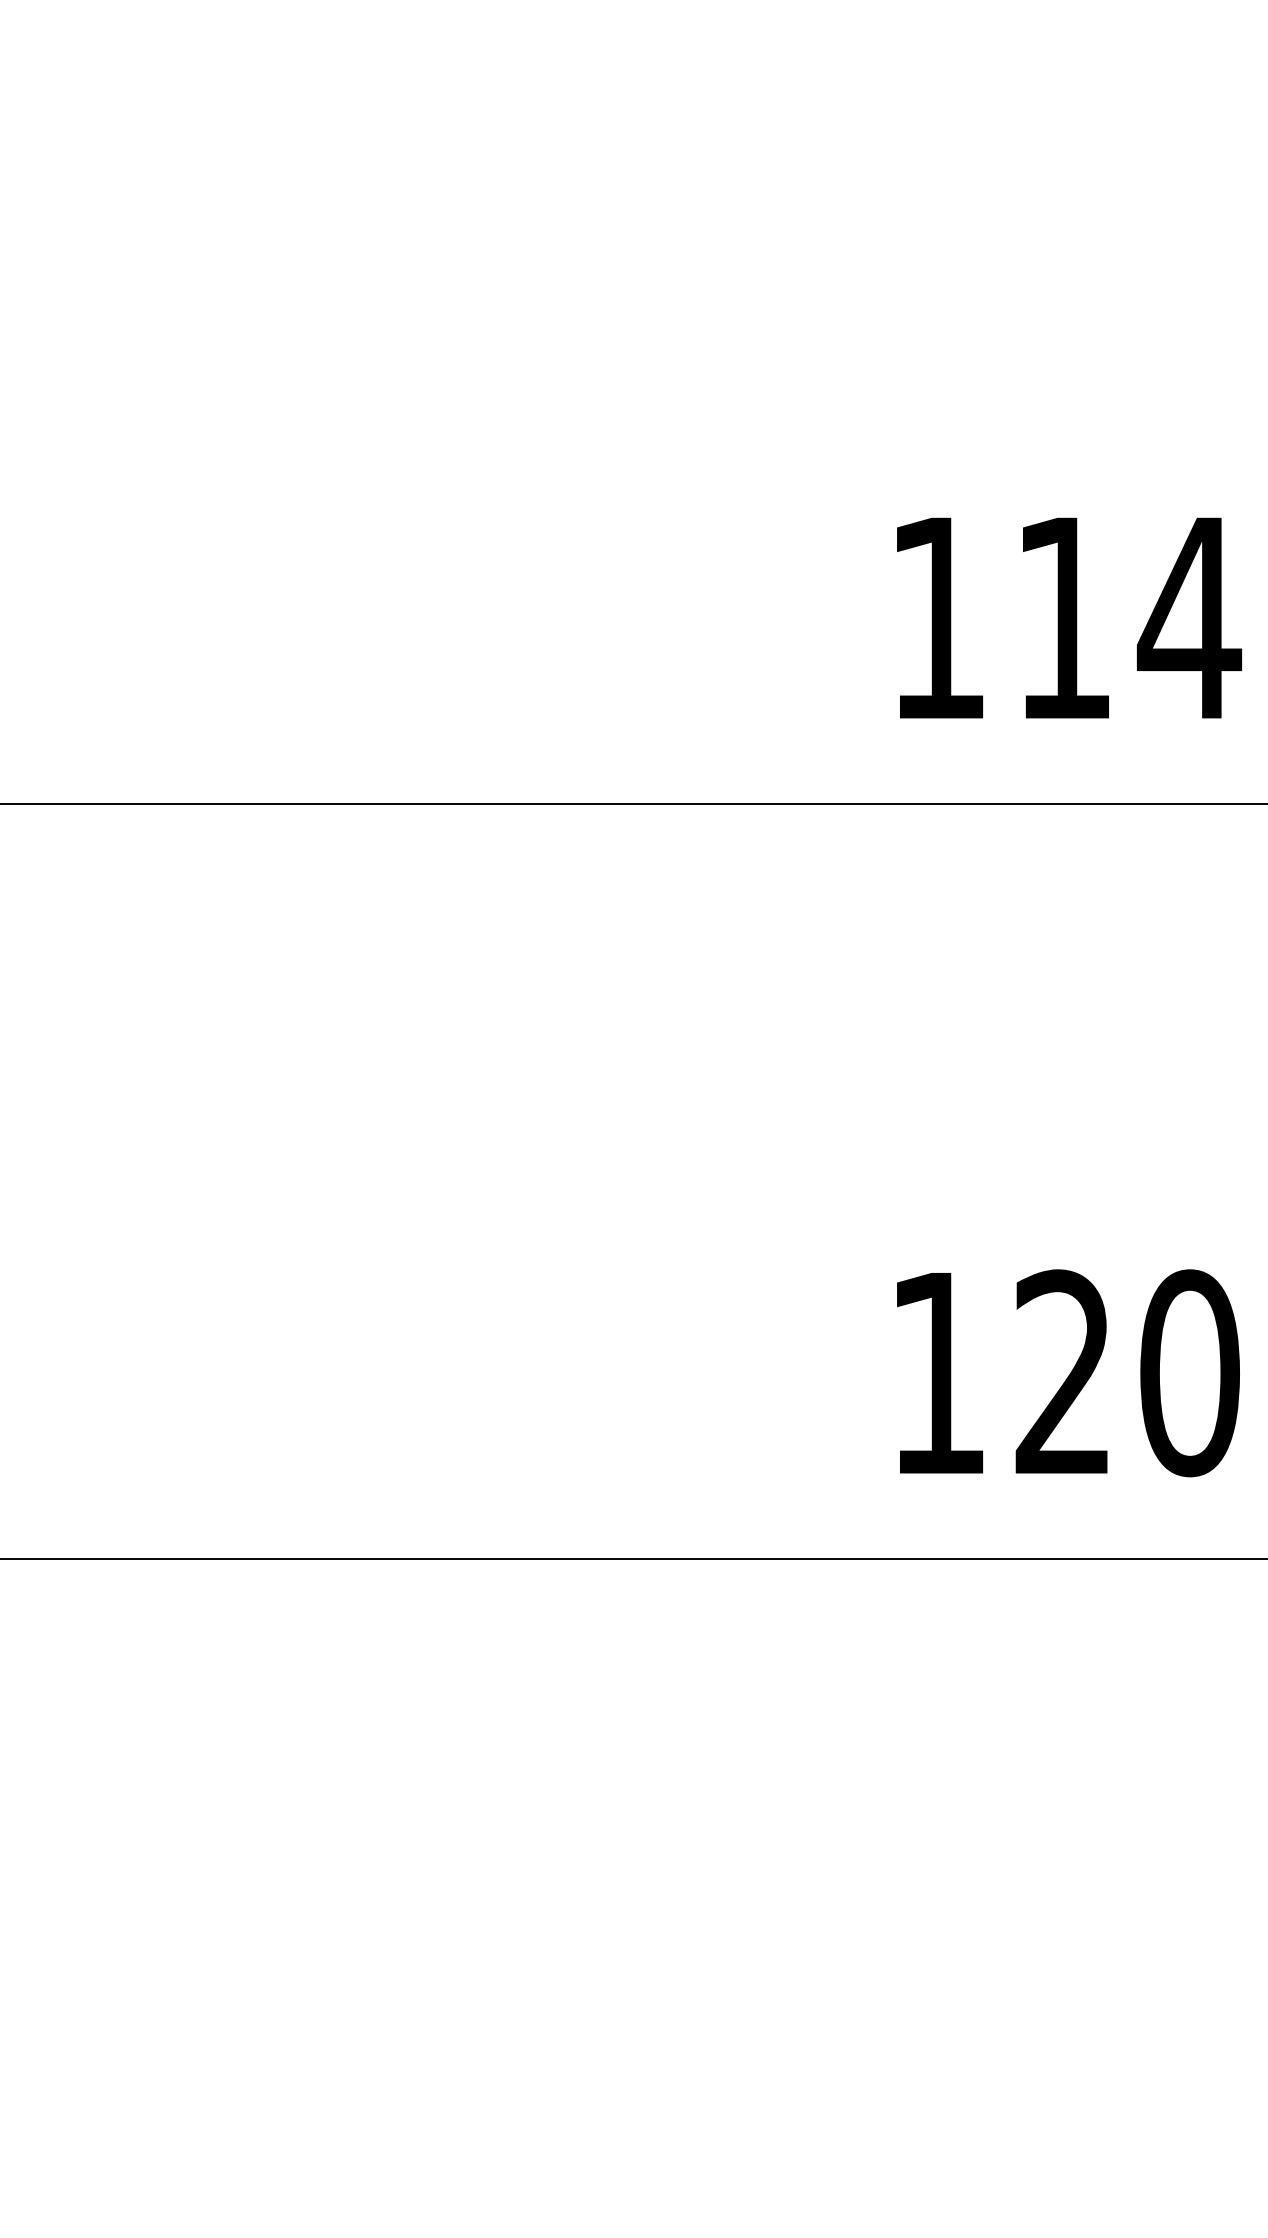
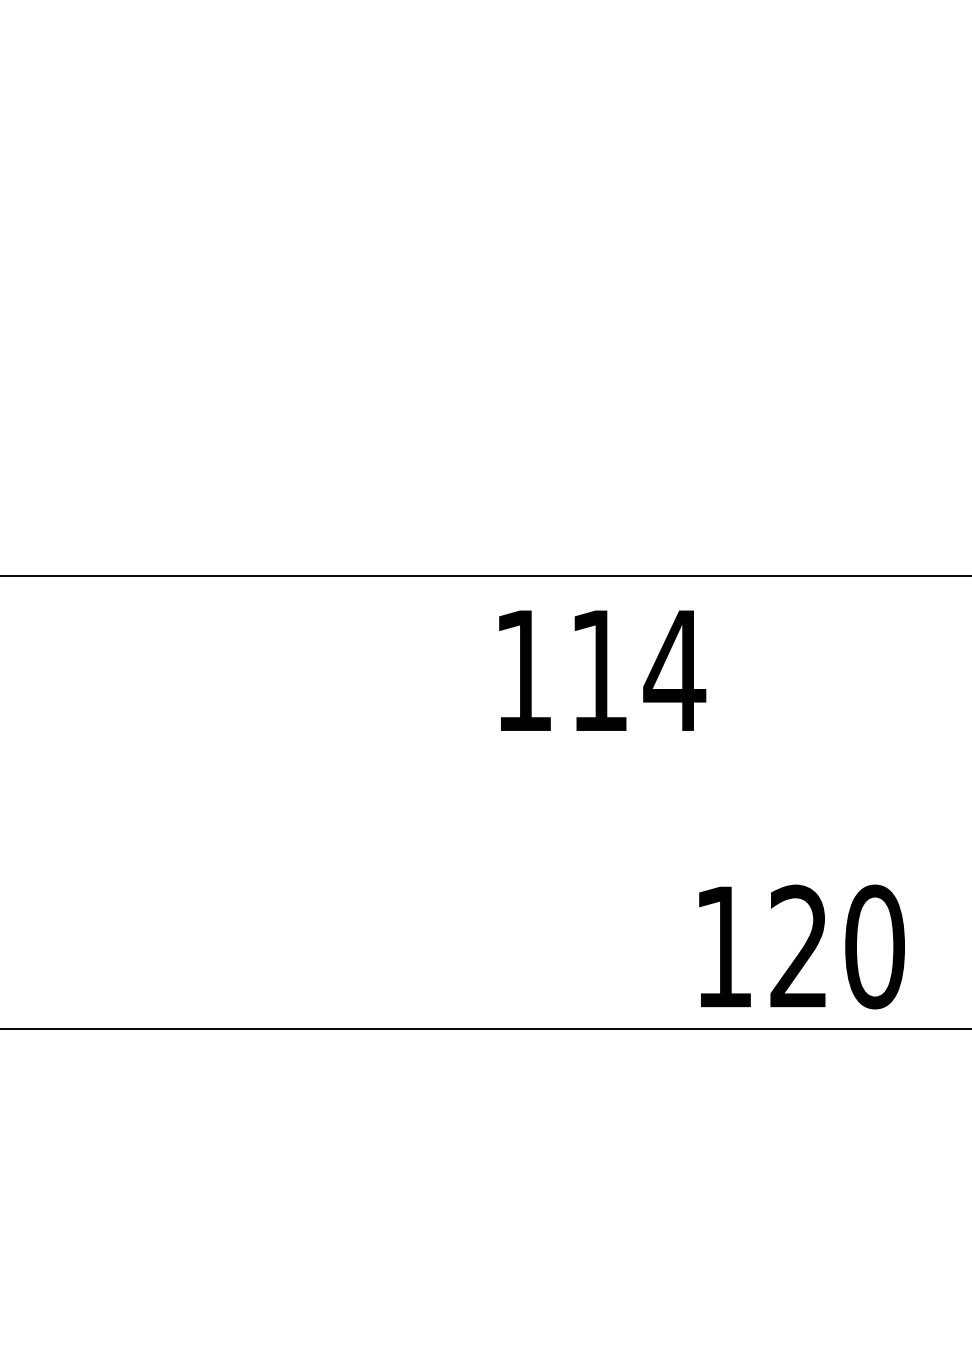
text: (1069, 617) -> (602, 670), moved
text: (1067, 1372) -> (801, 946), moved

